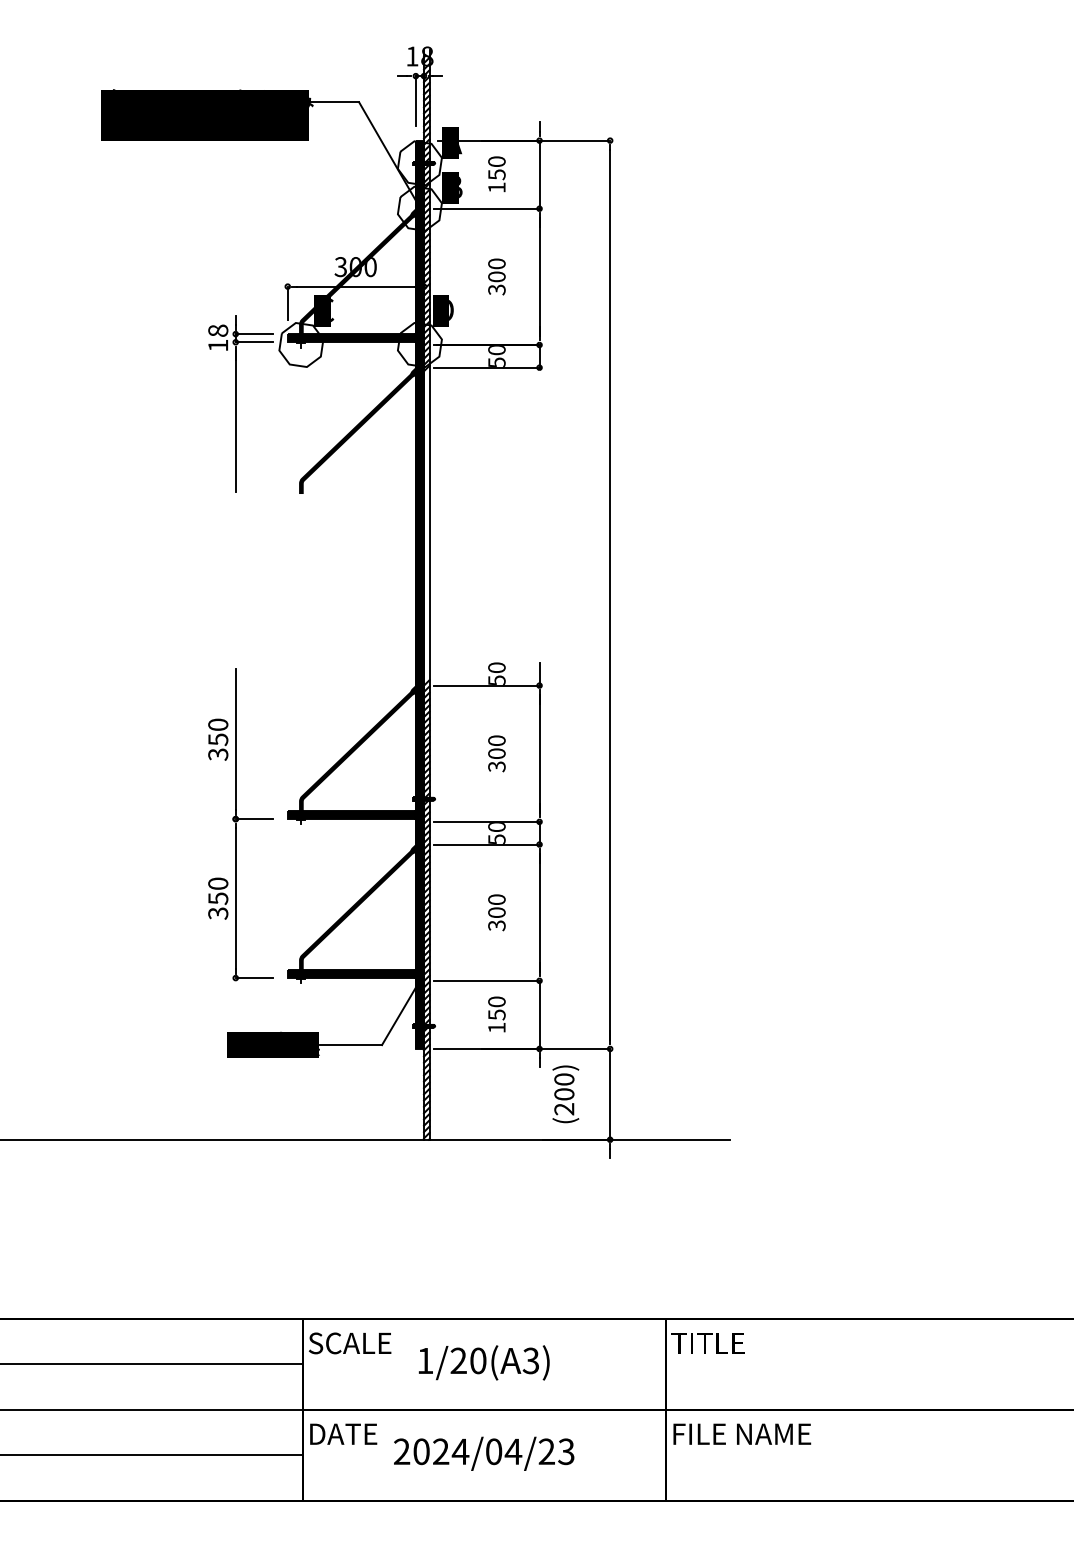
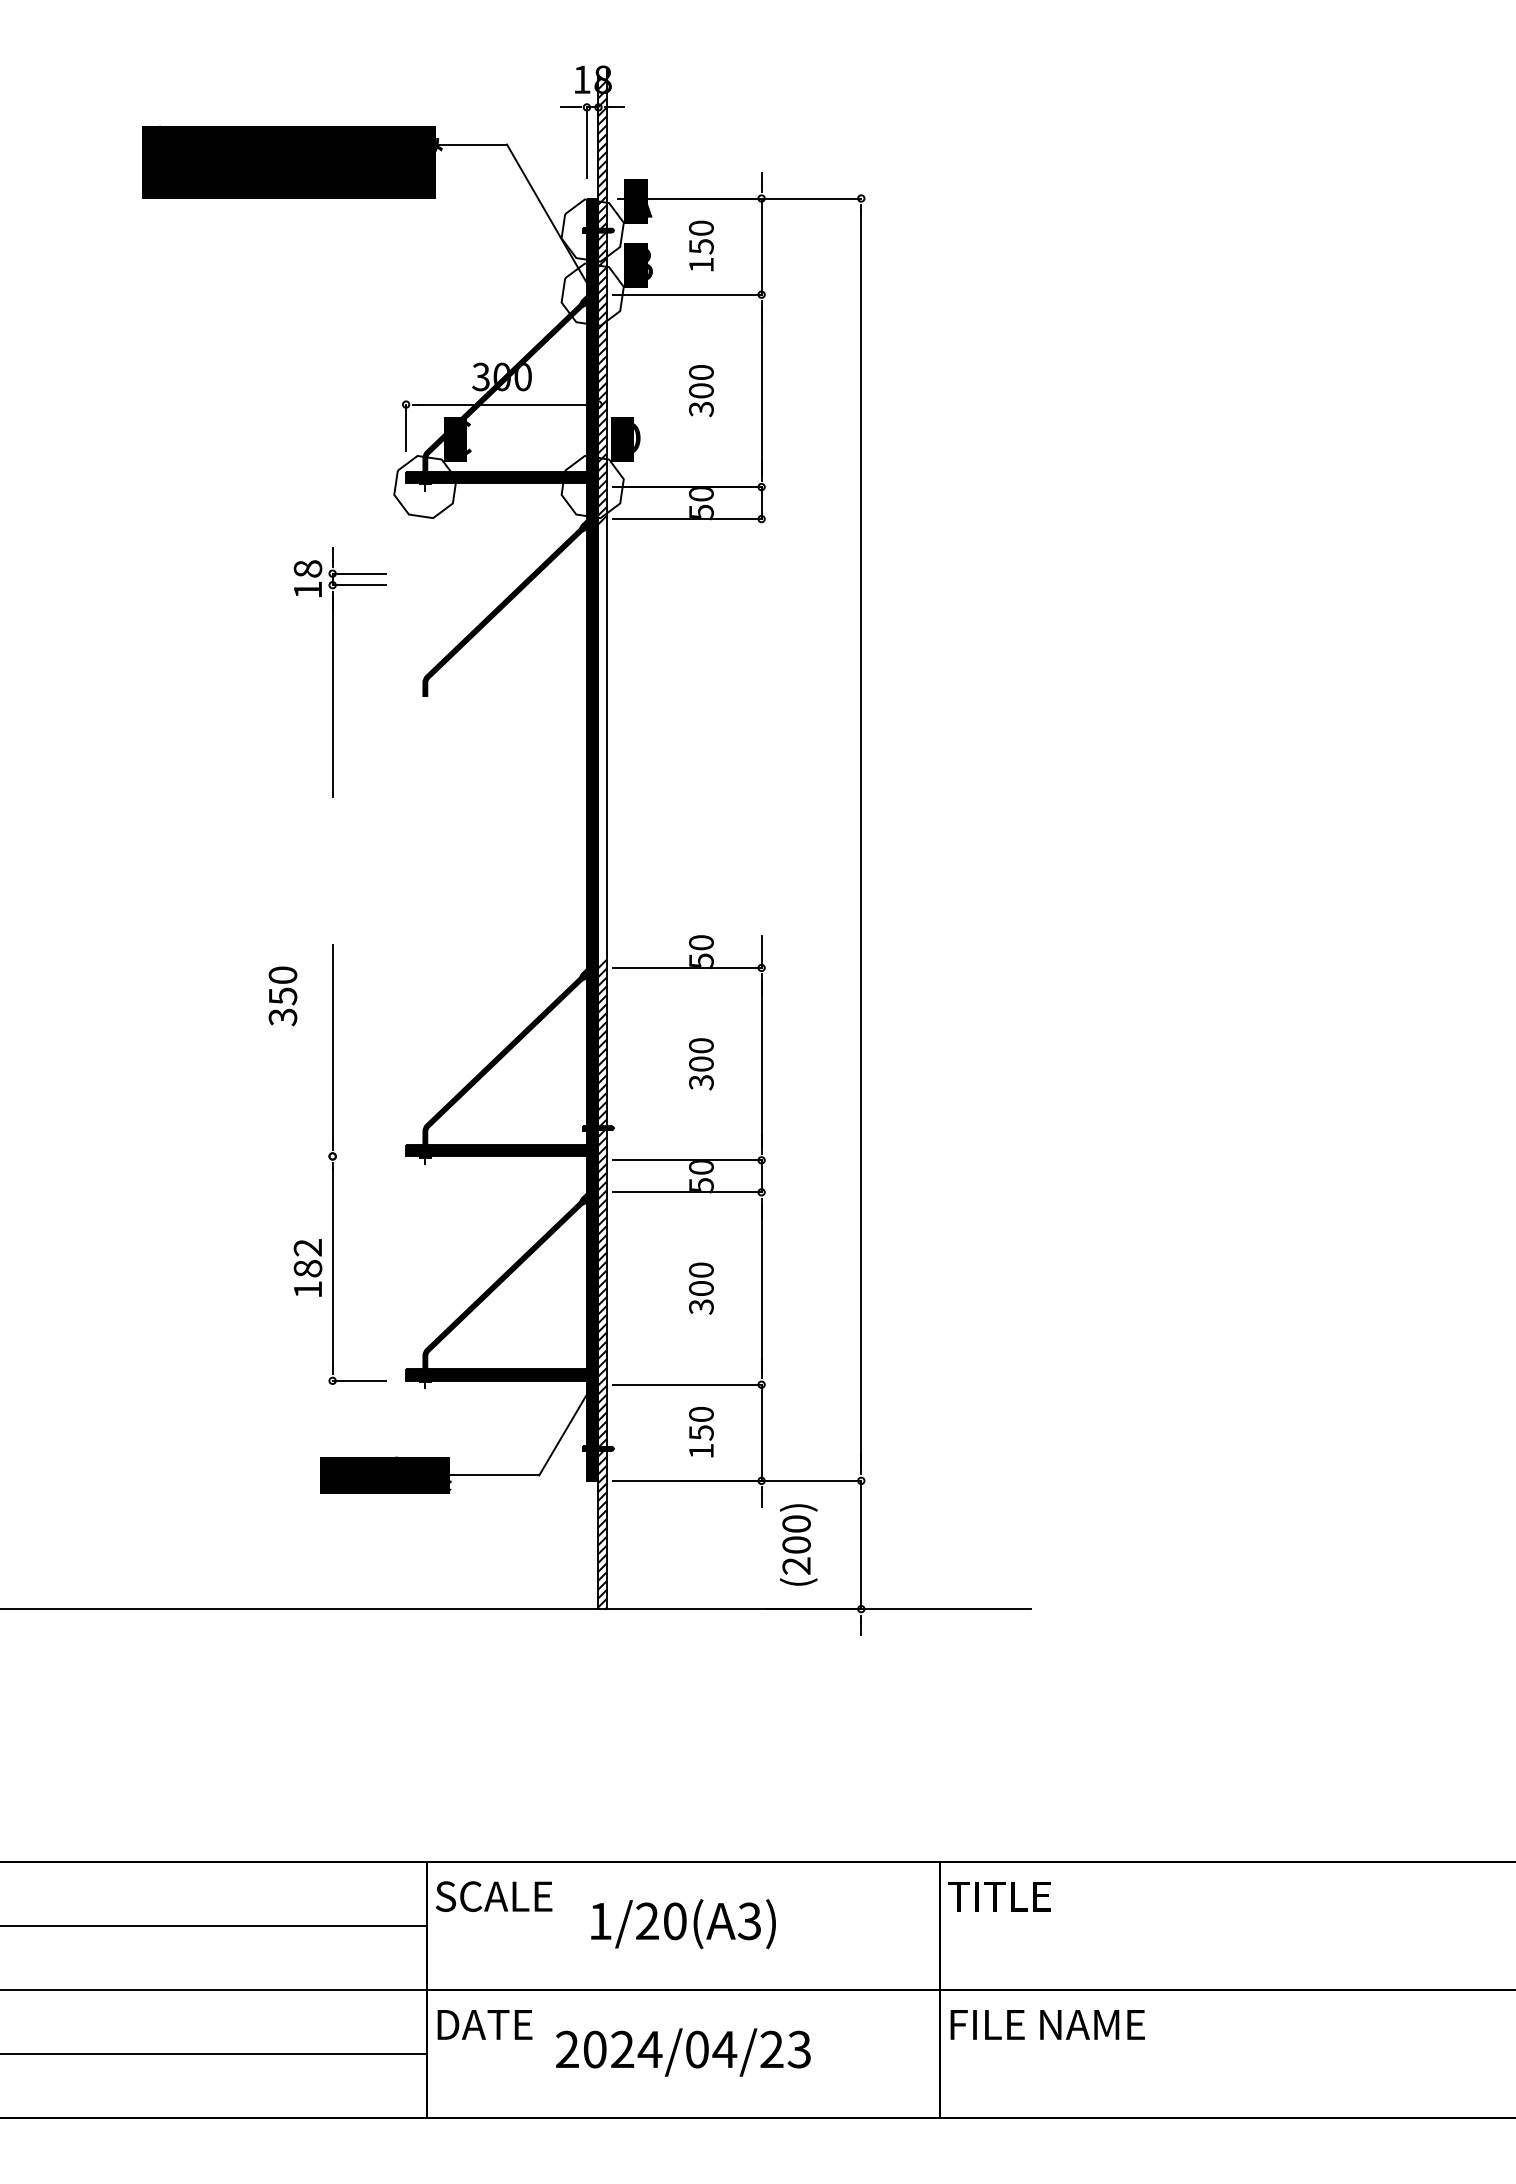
part: (240, 404) -> (339, 672), moved
text: (217, 739) -> (282, 996), moved
line: (254, 819) -> (358, 1156), removed
text: (217, 898) -> (307, 1268), 350 -> 182

